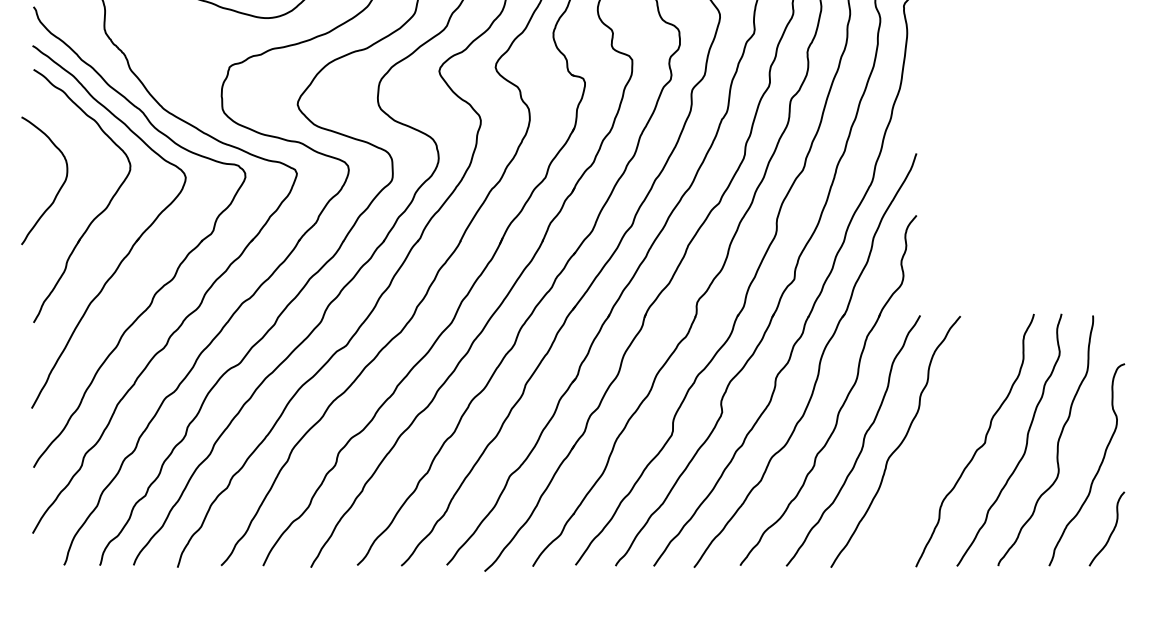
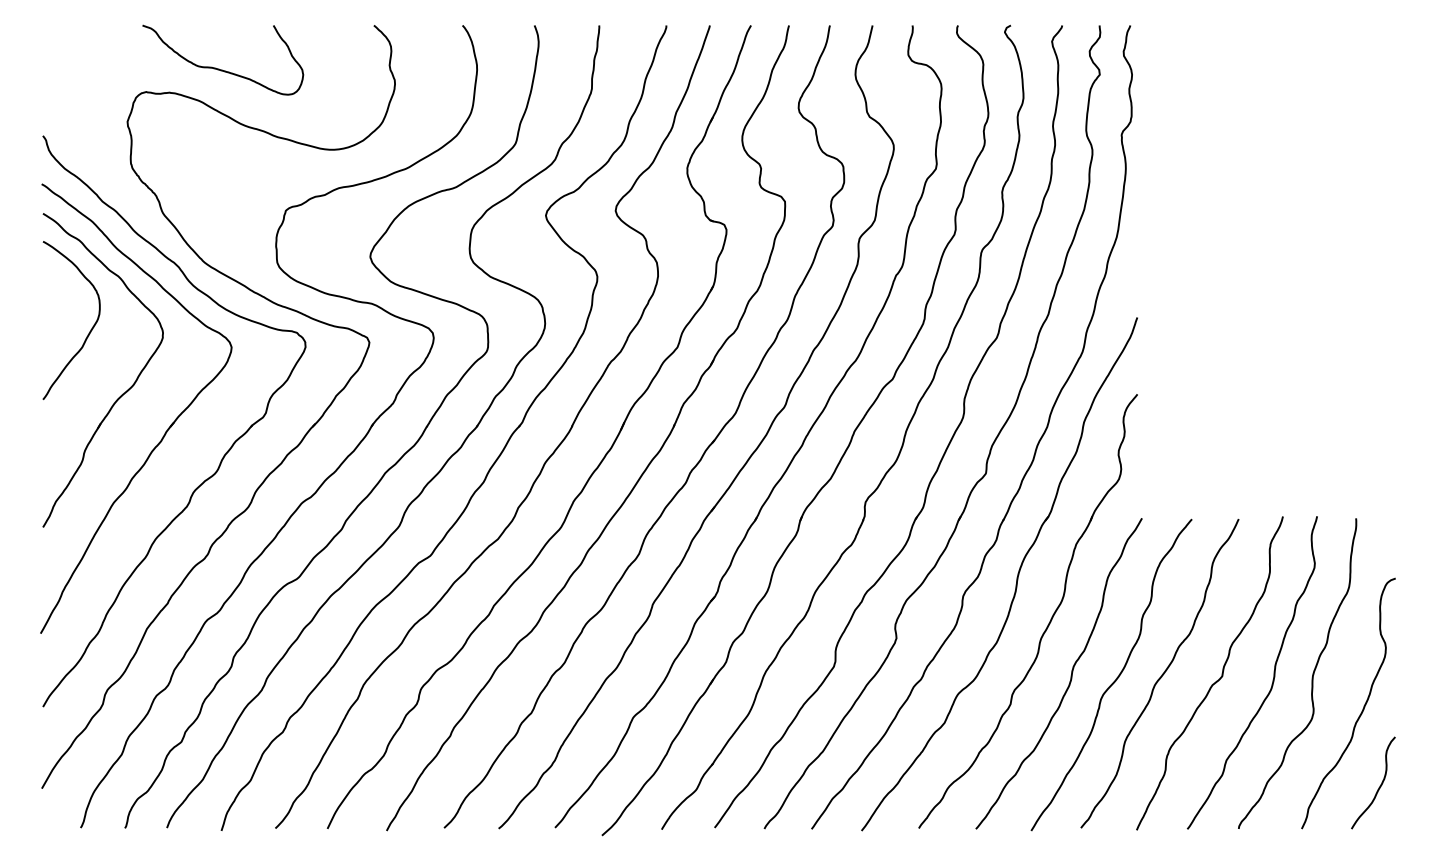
curve: (59, 188) -> (90, 329), moved
curve: (936, 441) -> (1161, 674), added

